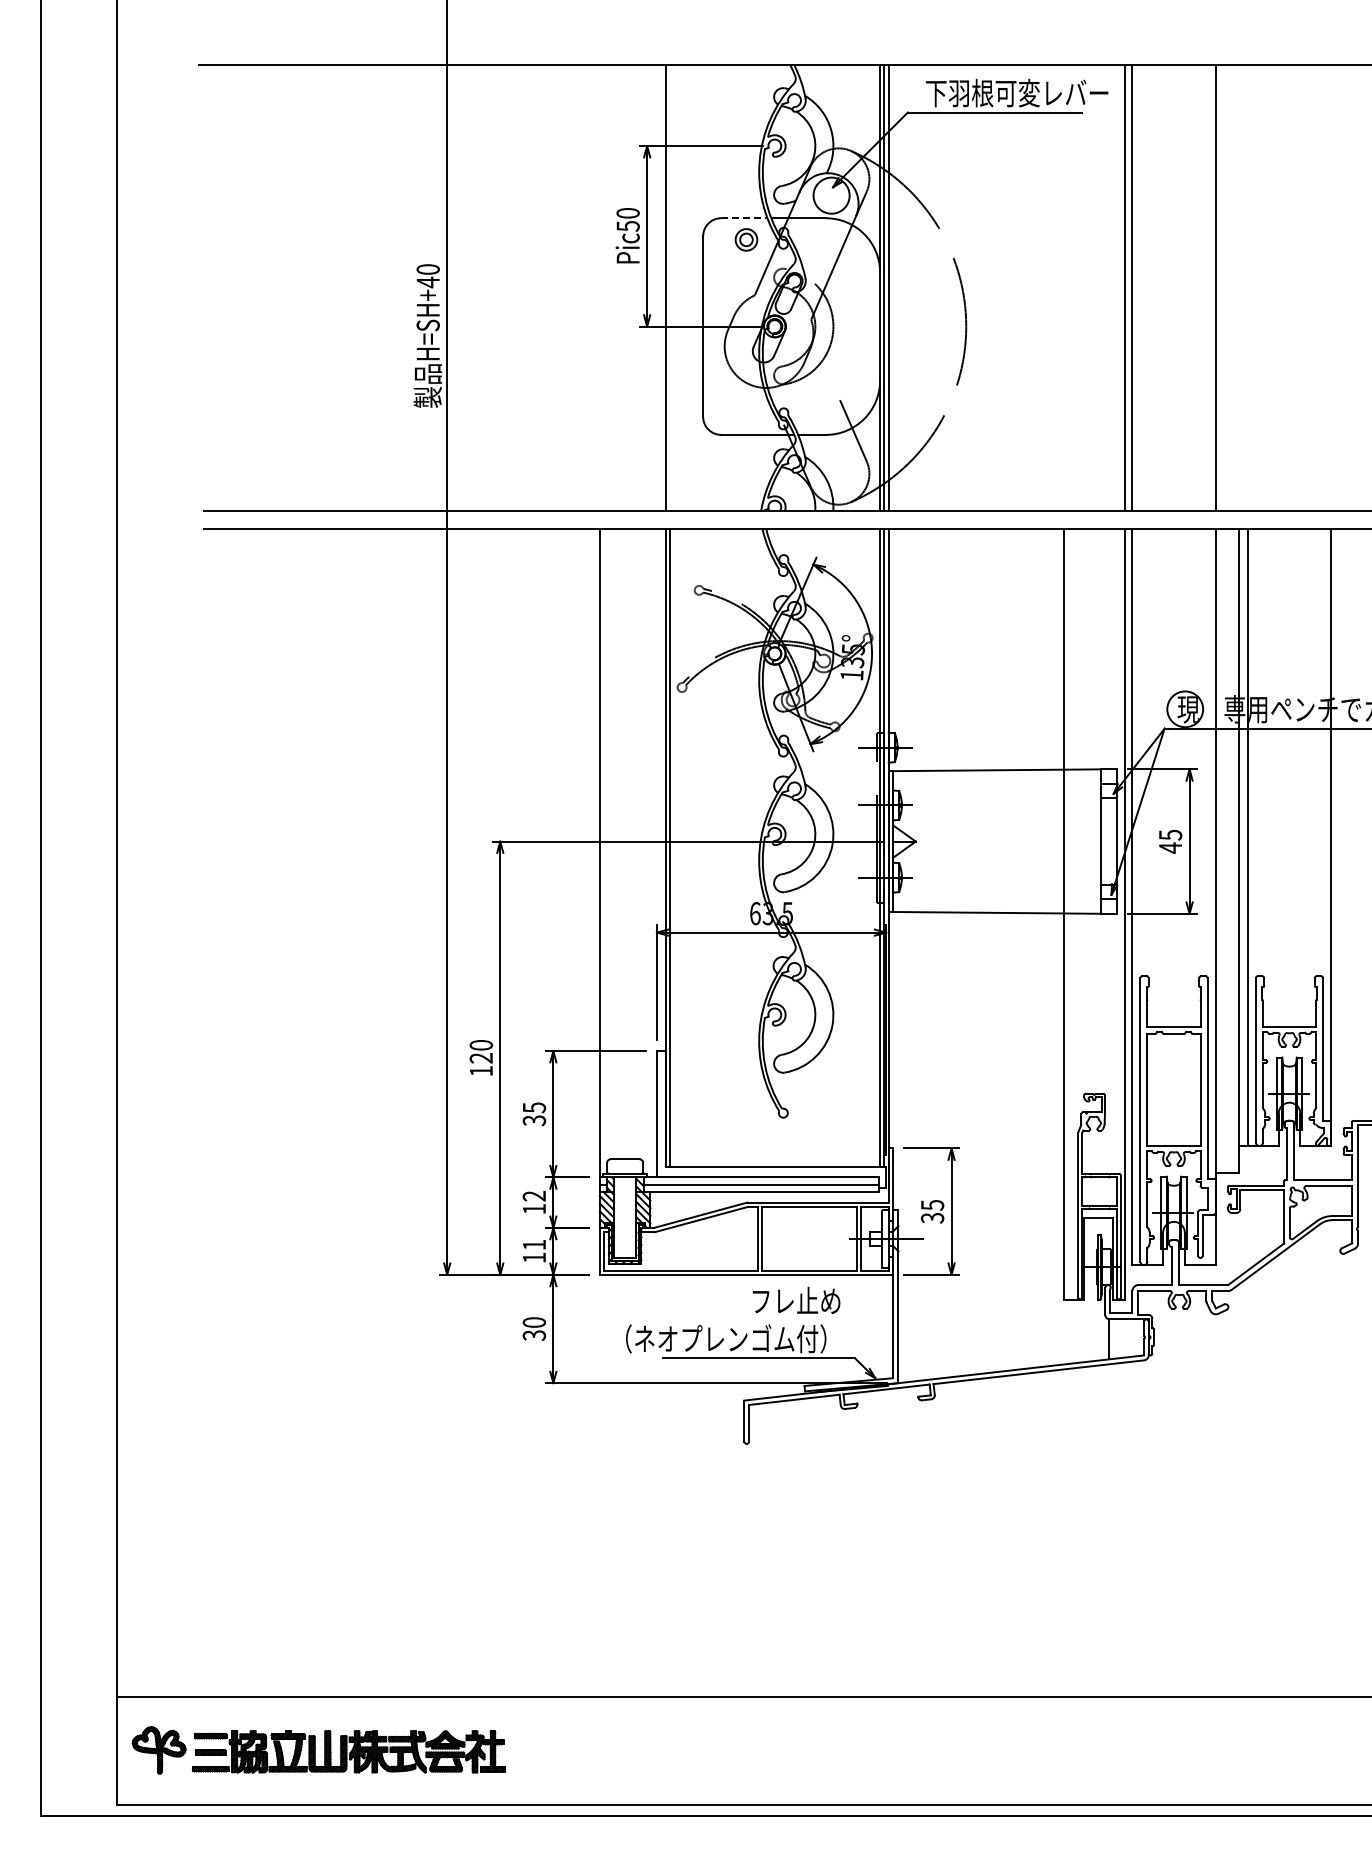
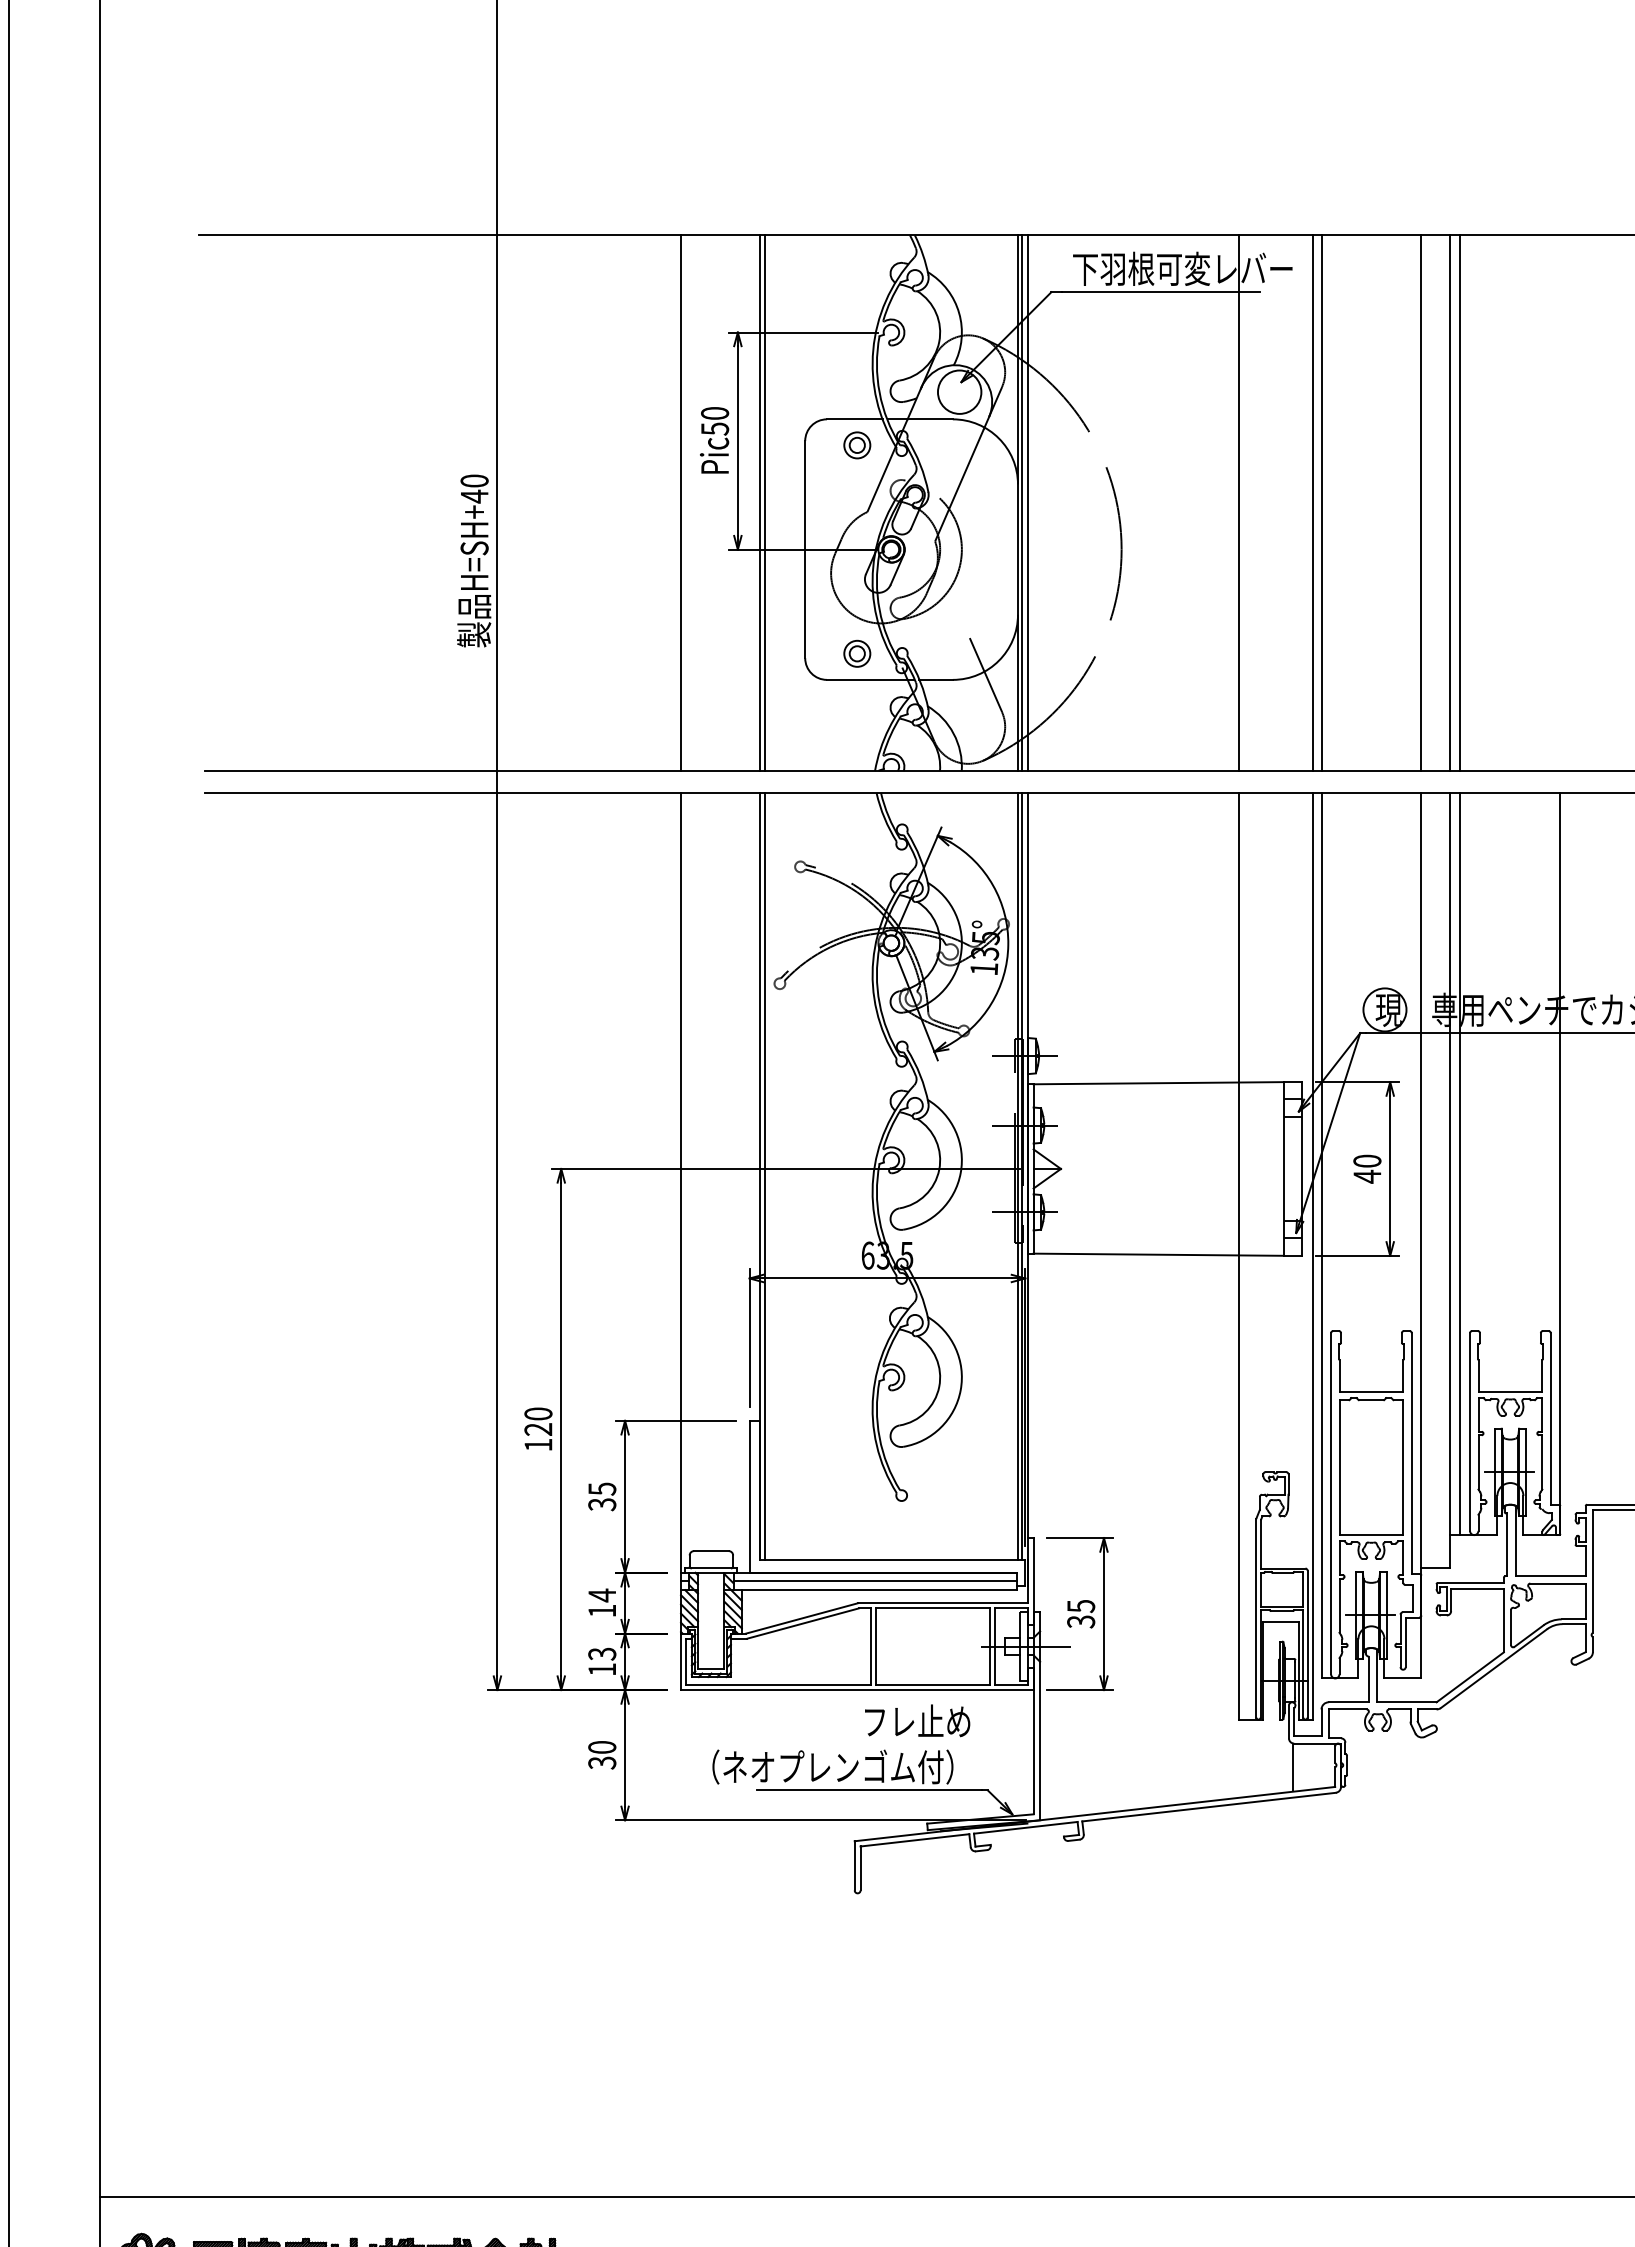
line: (745, 218) -> (856, 419), dashed -> solid
line: (599, 287) -> (680, 502), added
line: (669, 287) -> (764, 502), added
line: (1063, 287) -> (1238, 502), added
line: (1238, 287) -> (1449, 502), added
line: (1248, 287) -> (1461, 502), added
part: (746, 412) -> (857, 652), added
text: (1170, 834) -> (1367, 1160), 45 -> 40
text: (533, 1196) -> (601, 1595), 12 -> 14
text: (534, 1244) -> (602, 1653), 11 -> 13

